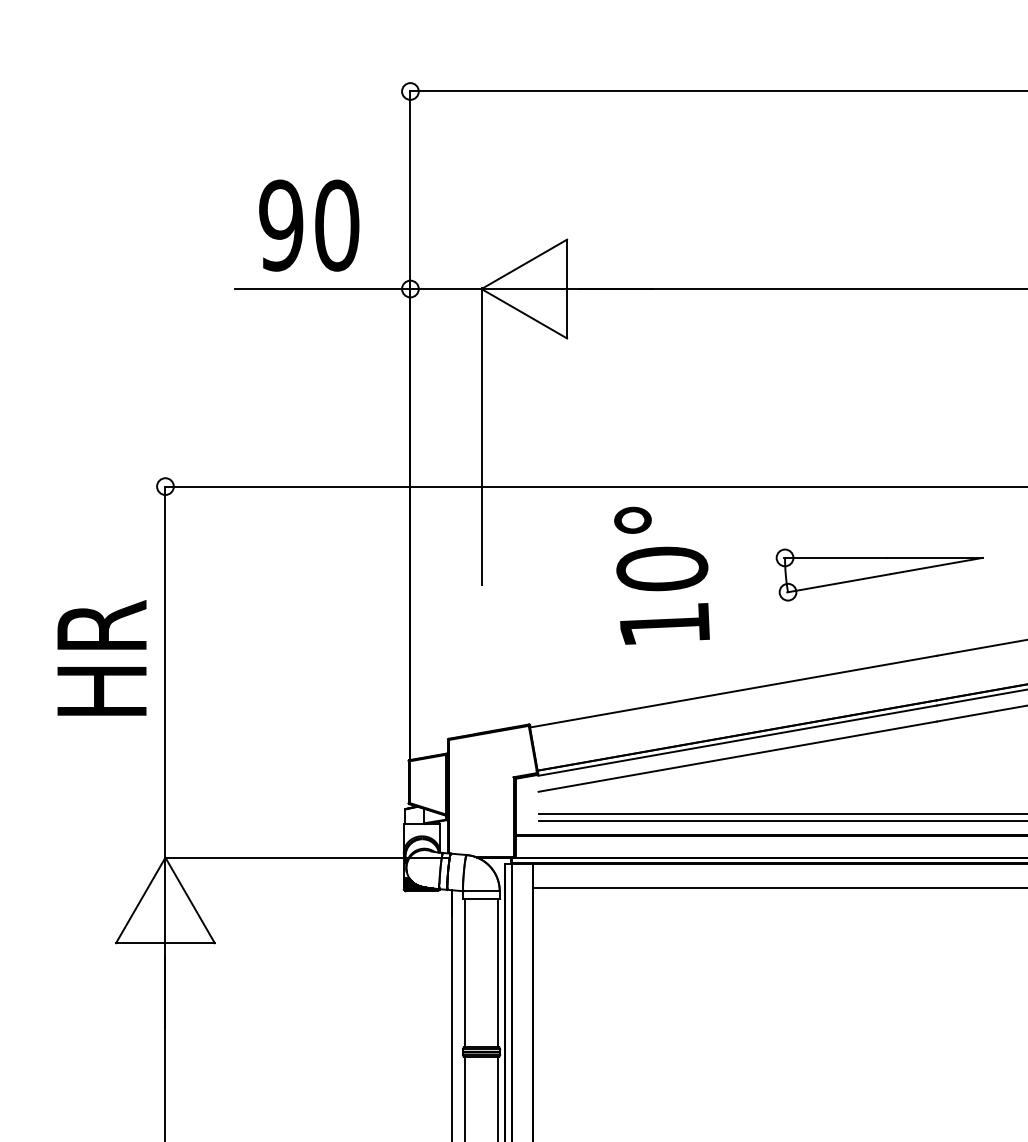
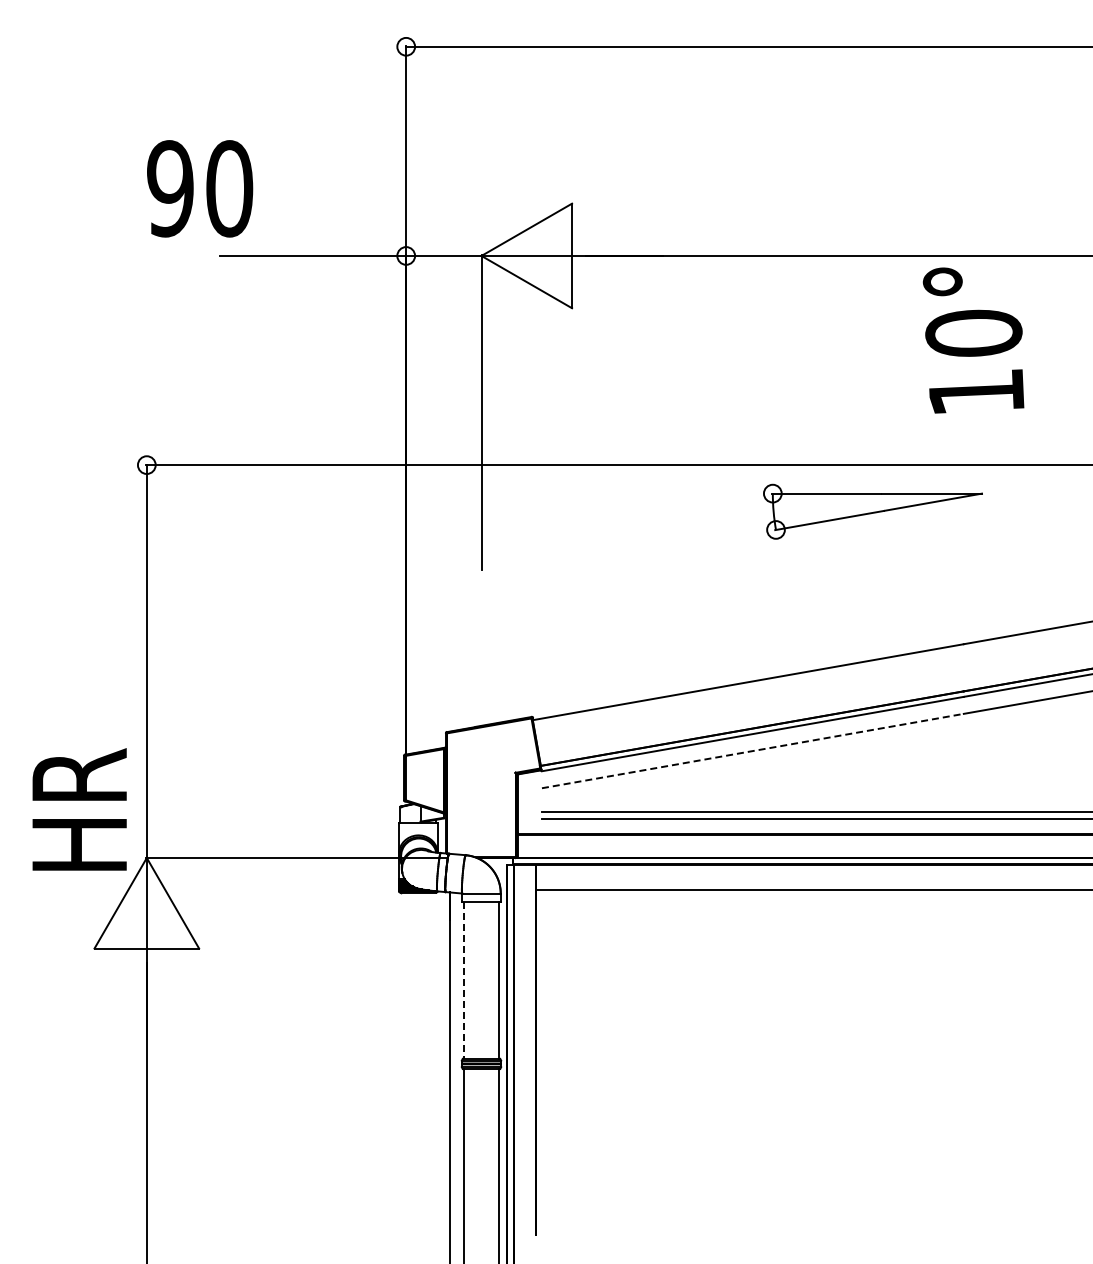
text: (309, 225) -> (200, 188), moved
part: (879, 574) -> (872, 511), moved
text: (661, 575) -> (973, 340), moved
text: (101, 657) -> (79, 809), moved
line: (738, 756) -> (753, 750), solid -> dashed
line: (464, 973) -> (463, 980), solid -> dashed

